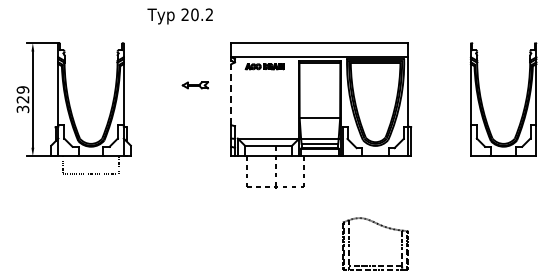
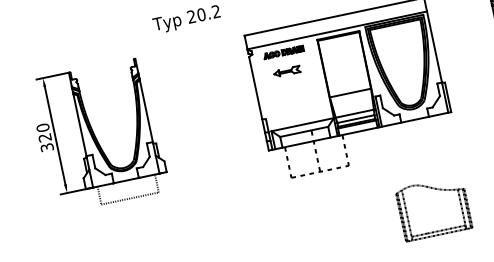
part: (194, 85) -> (286, 71), moved
text: (23, 89) -> (43, 127), 329 -> 320
line: (231, 94) -> (255, 87), dashed -> solid

